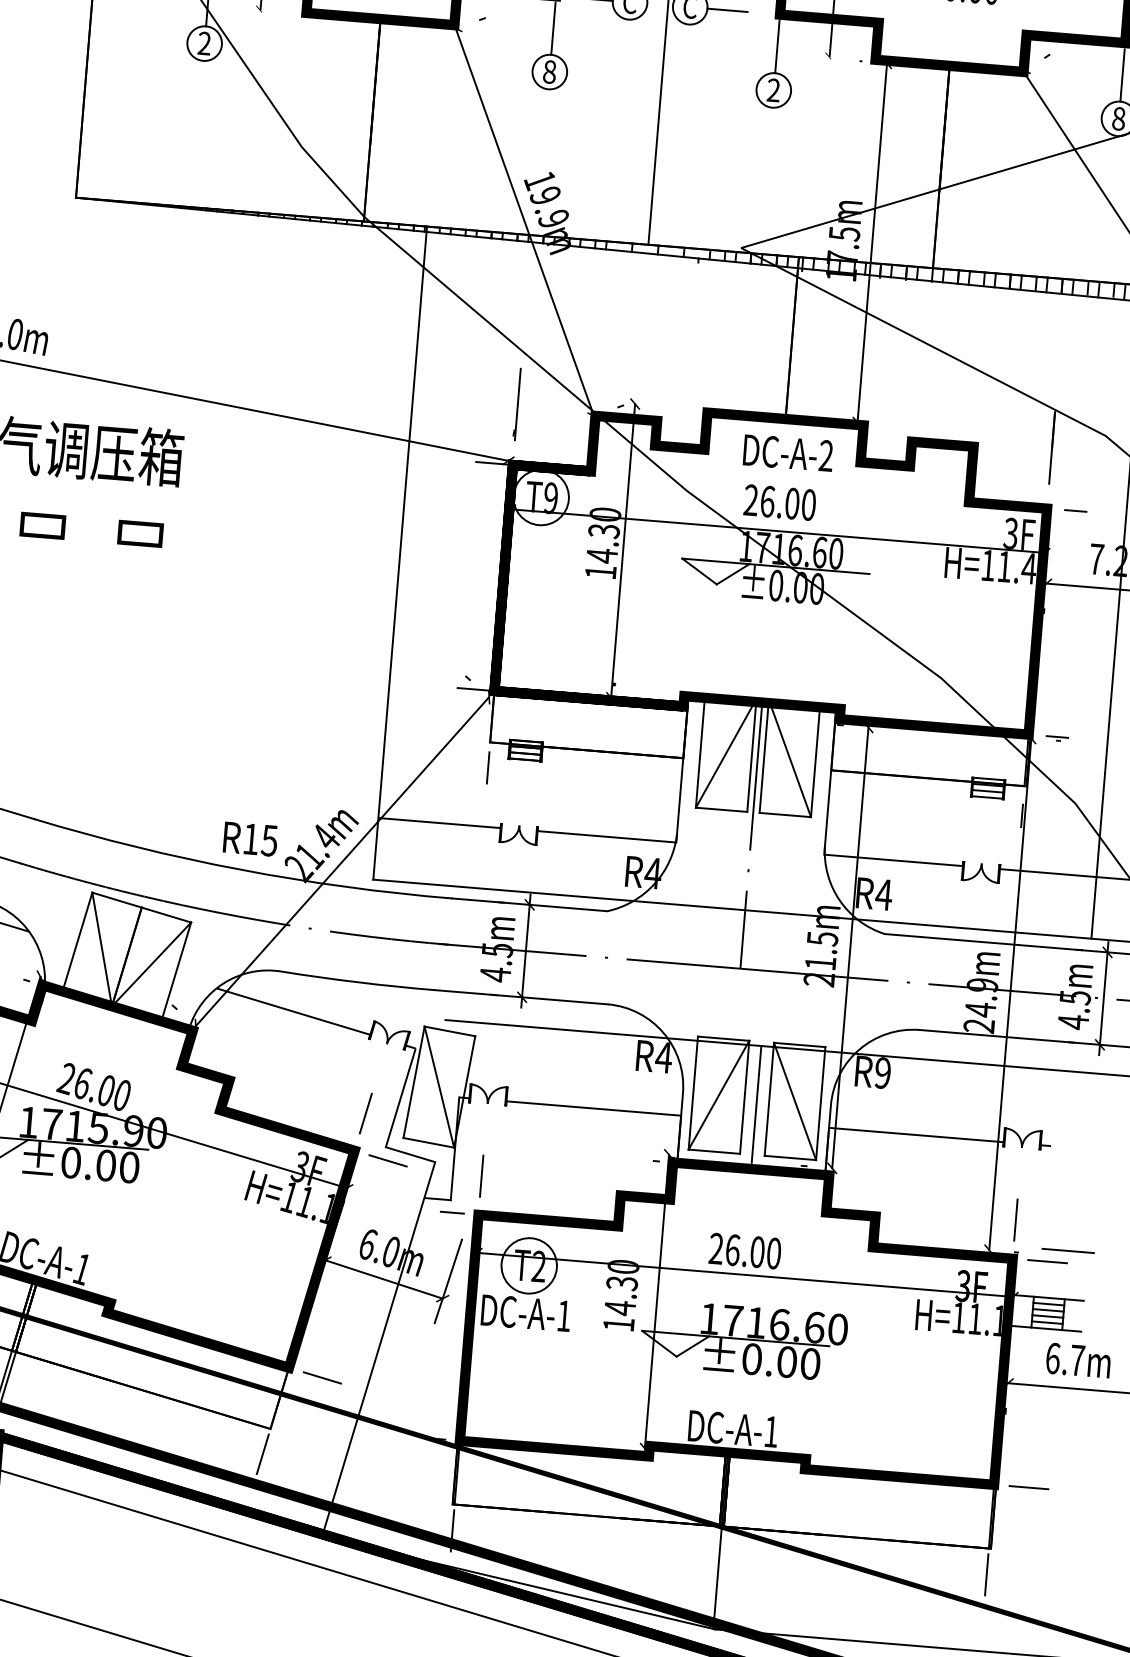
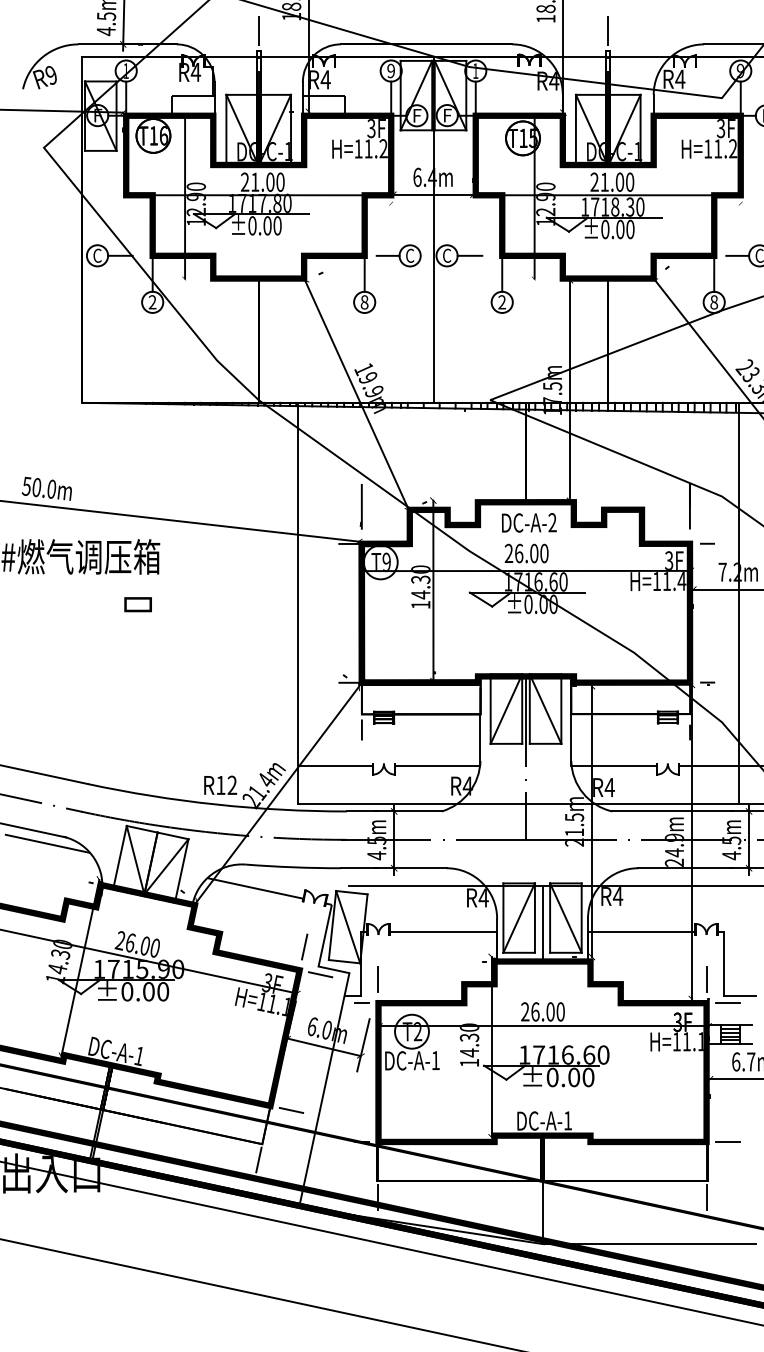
part: (41, 525) -> (77, 604), removed
text: (269, 840) -> (232, 785), R15 -> R12
text: (881, 1073) -> (617, 896), R9 -> R4
line: (1047, 1196) -> (724, 963), added

